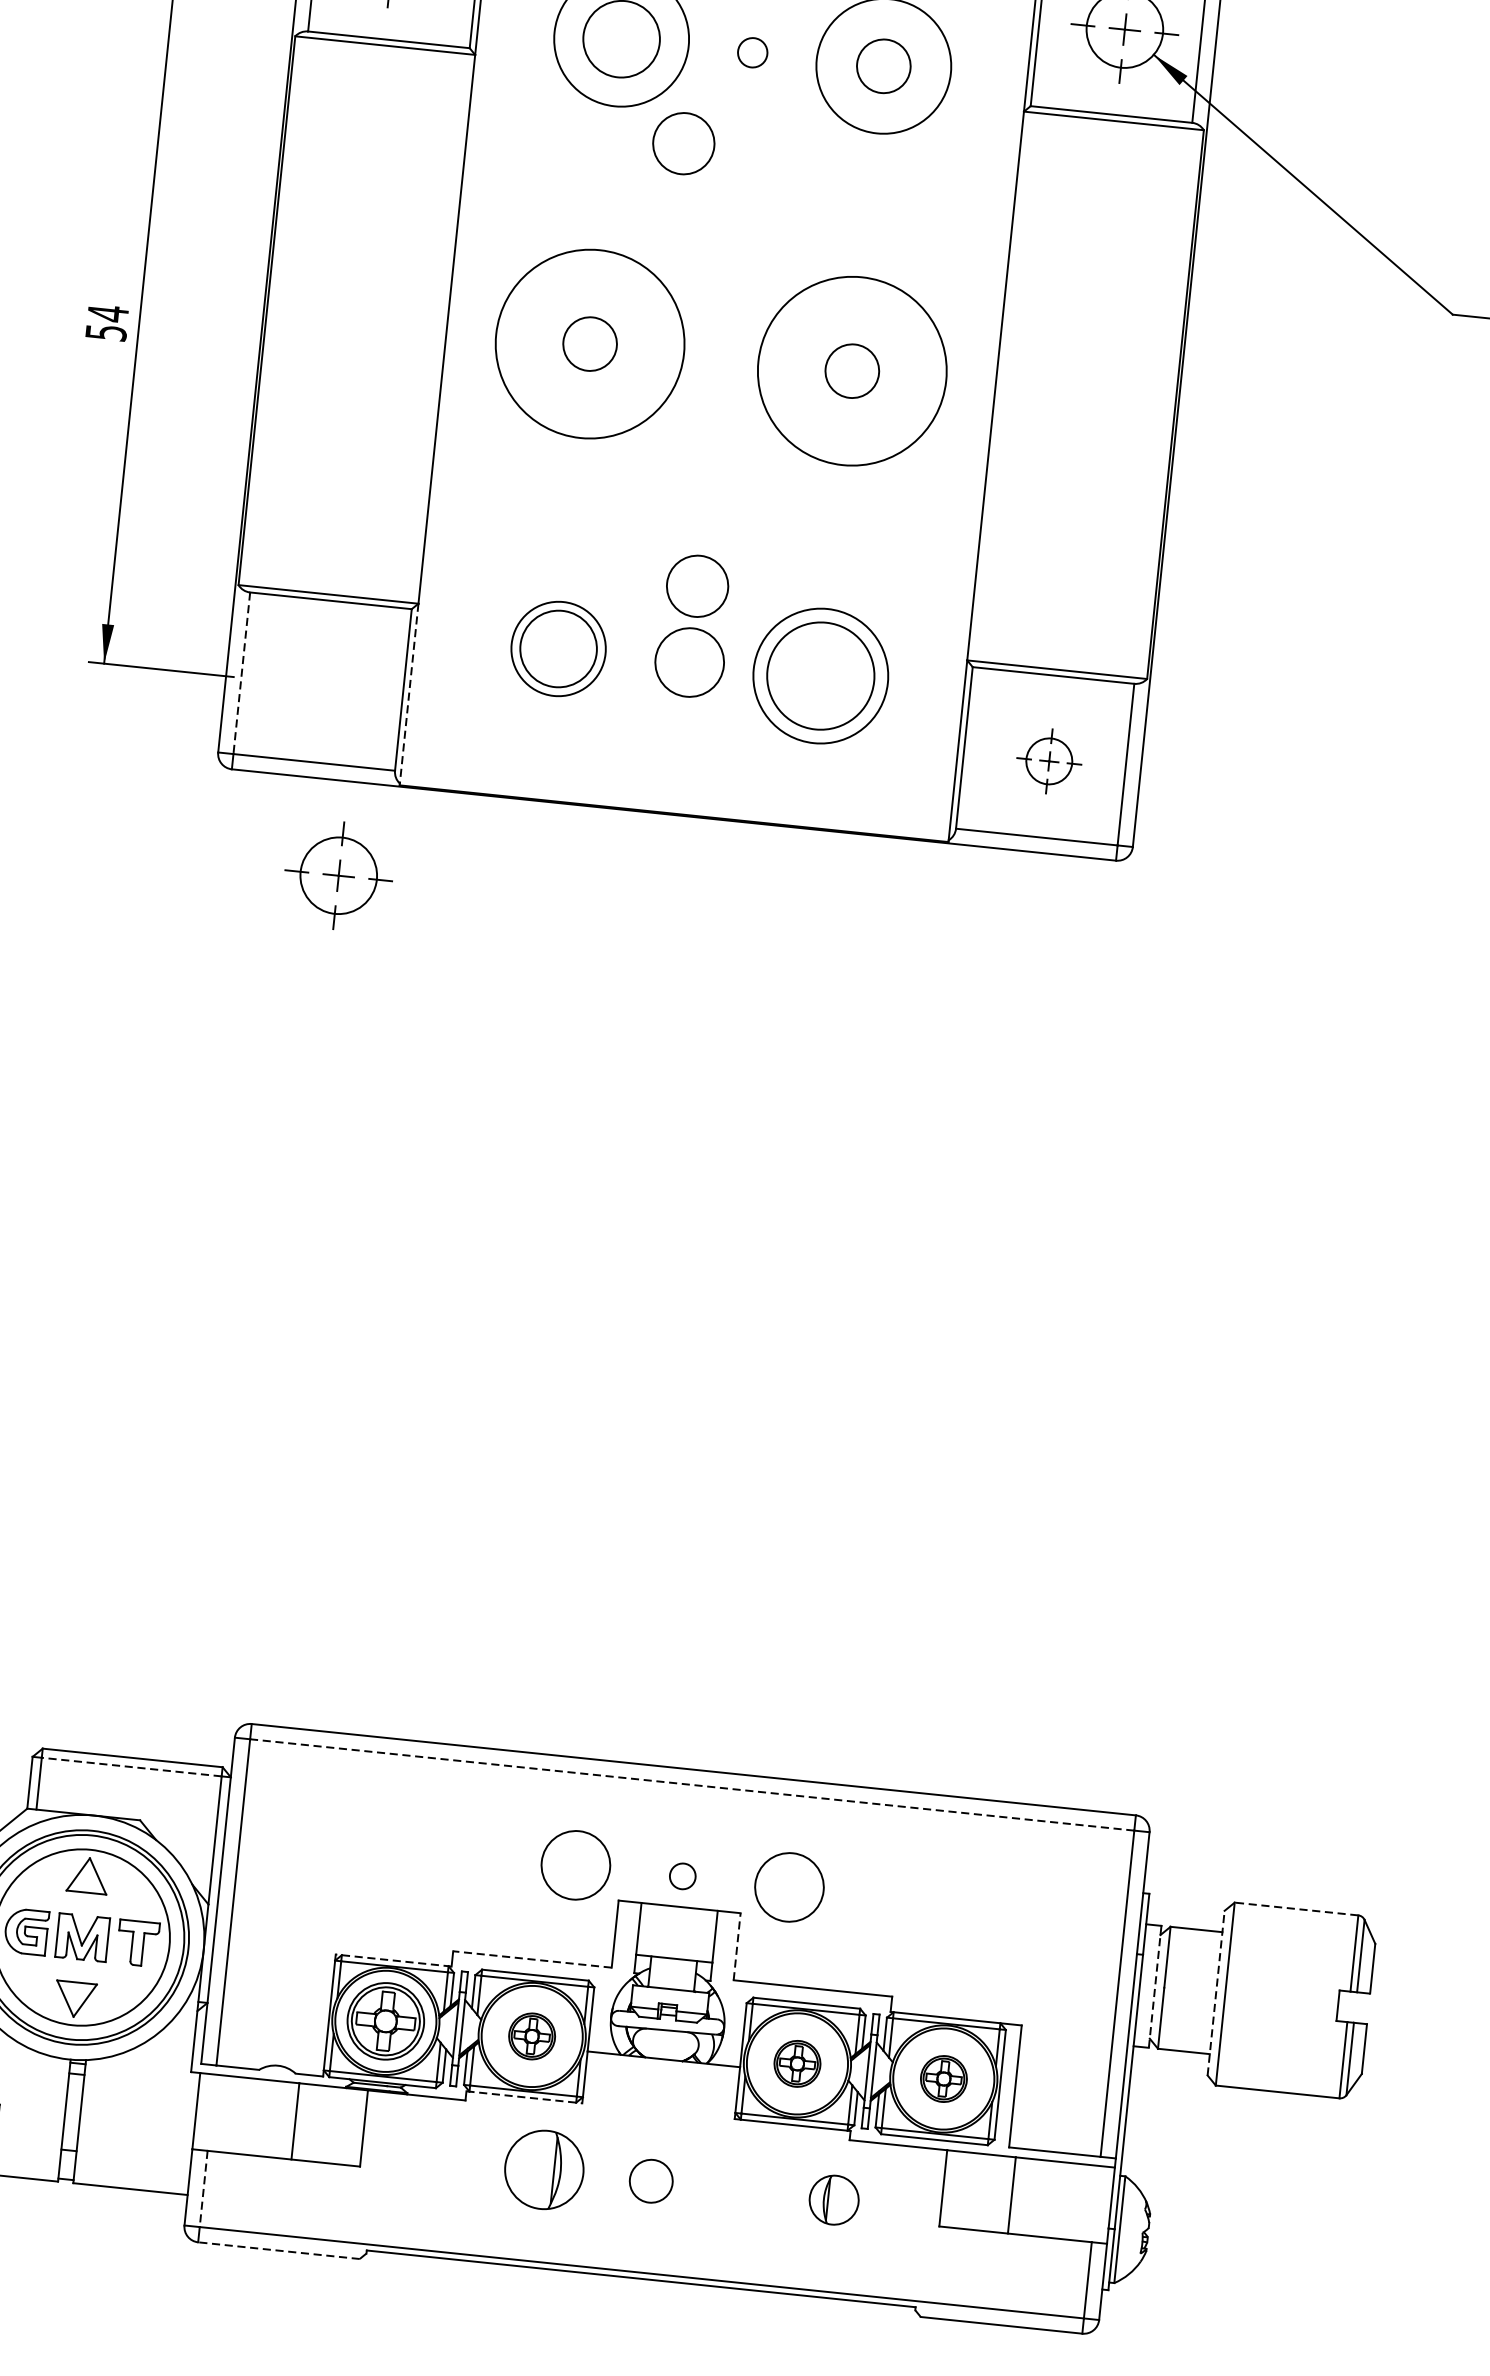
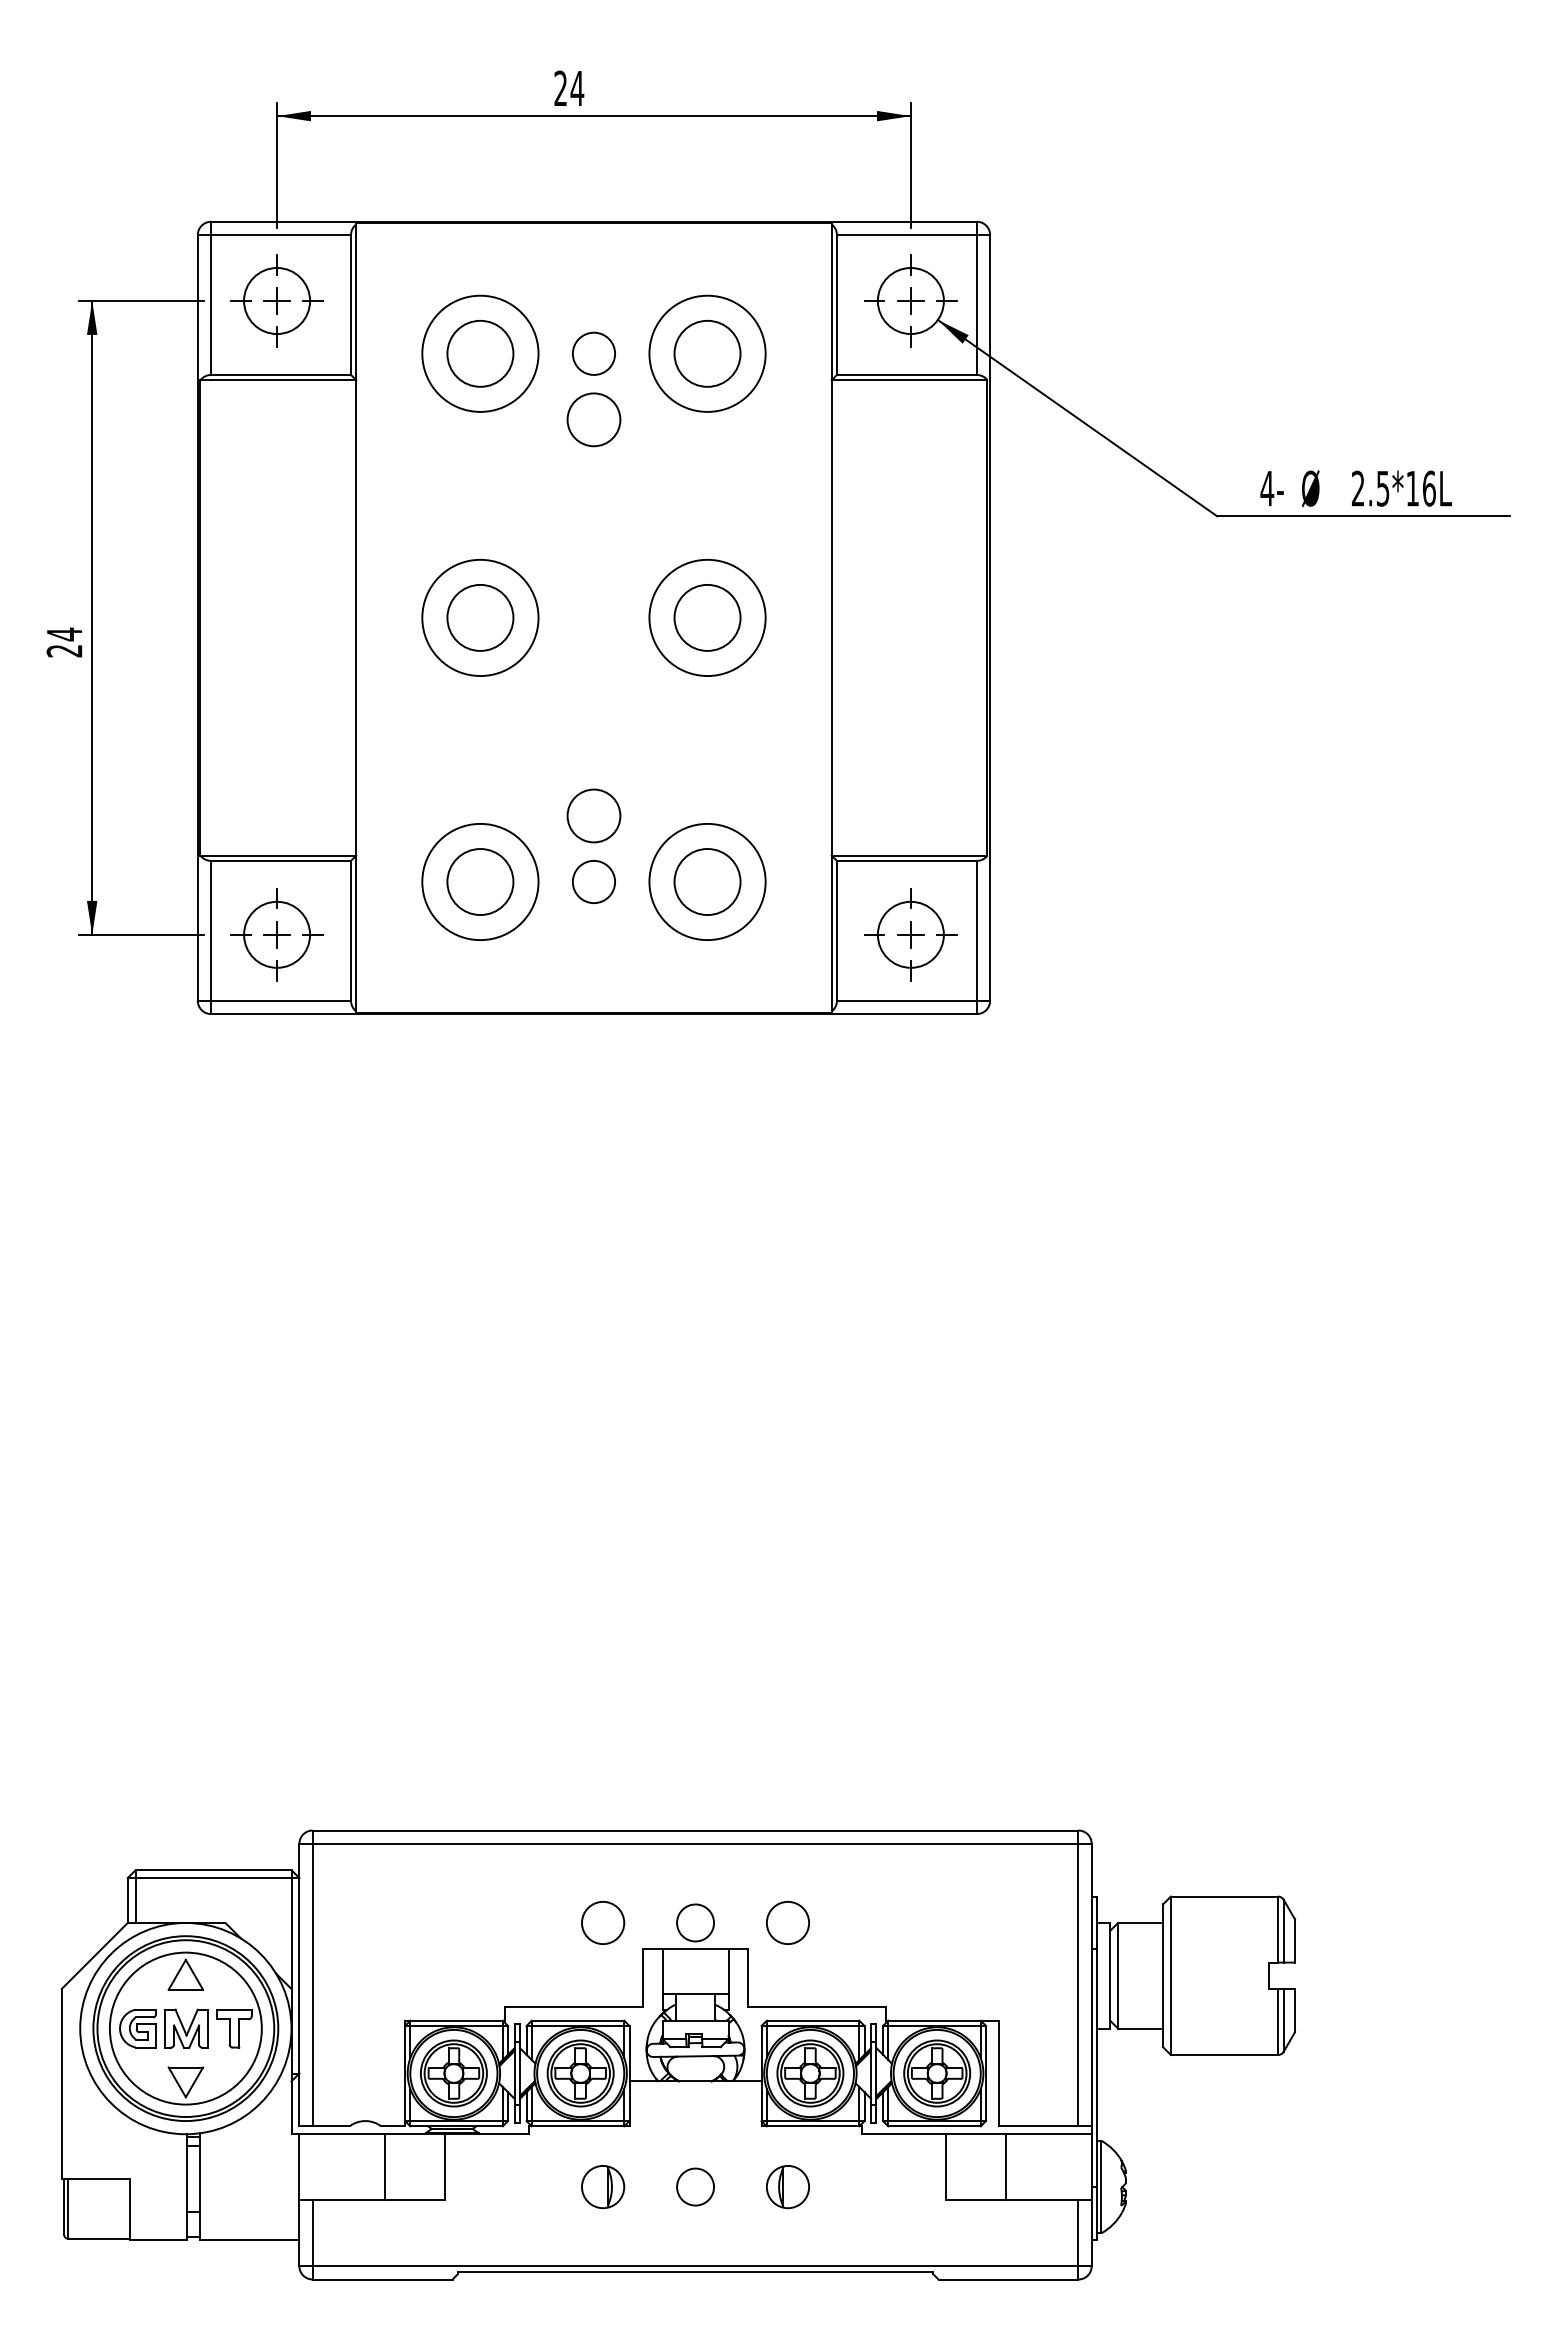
circle: (752, 52) -> (593, 353), size x1.67
circle: (883, 65) -> (707, 353), size x1.43
circle: (683, 143) -> (593, 419), moved
text: (105, 333) -> (64, 651), 54 -> 24
circle: (590, 343) -> (480, 617), size x0.71
circle: (590, 343) -> (480, 617), size x1.43
circle: (852, 370) -> (707, 617), size x0.71
circle: (852, 370) -> (707, 617), size x1.43
circle: (558, 648) -> (480, 881), size x1.43
circle: (689, 661) -> (593, 881), size x0.71
line: (242, 672) -> (211, 930), dashed -> solid
circle: (820, 676) -> (707, 882), size x0.71
line: (409, 693) -> (356, 933), dashed -> solid
part: (1048, 760) -> (910, 934), size x1.67
part: (338, 875) -> (276, 934), moved
line: (131, 1767) -> (213, 1878), dashed -> solid
line: (692, 1784) -> (695, 1843), dashed -> solid
circle: (576, 1864) -> (603, 1922), size x0.71
circle: (682, 1875) -> (695, 1922), size x1.67
circle: (788, 1886) -> (787, 1922), size x0.71
line: (1296, 1908) -> (1224, 1896), dashed -> solid
line: (737, 1945) -> (748, 1977), dashed -> solid
line: (532, 1959) -> (574, 2007), dashed -> solid
line: (392, 1960) -> (454, 2020), dashed -> solid
line: (1155, 1991) -> (1110, 1979), dashed -> solid
line: (1215, 1992) -> (1162, 1975), dashed -> solid
part: (532, 2036) -> (580, 2073), size x1.67
part: (797, 2063) -> (810, 2073), size x1.67
part: (944, 2079) -> (937, 2073), size x1.67
line: (524, 2097) -> (579, 2126), dashed -> solid
part: (544, 2170) -> (603, 2187), size x0.62
line: (203, 2189) -> (312, 2233), dashed -> solid
part: (833, 2200) -> (787, 2187), moved
line: (278, 2250) -> (382, 2279), dashed -> solid

